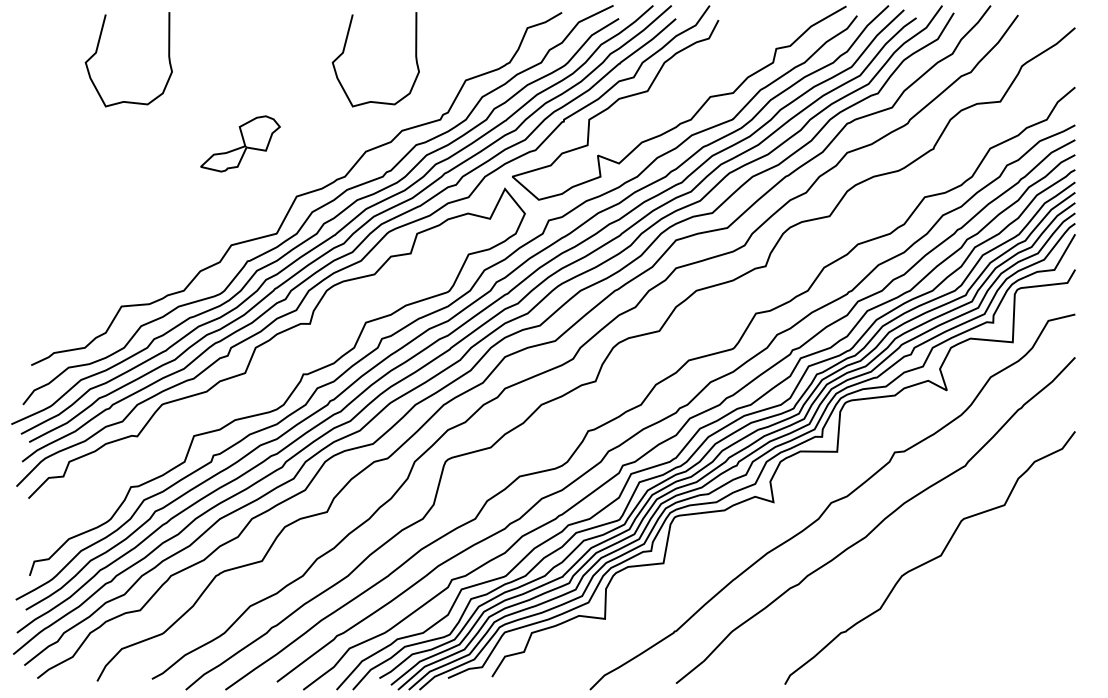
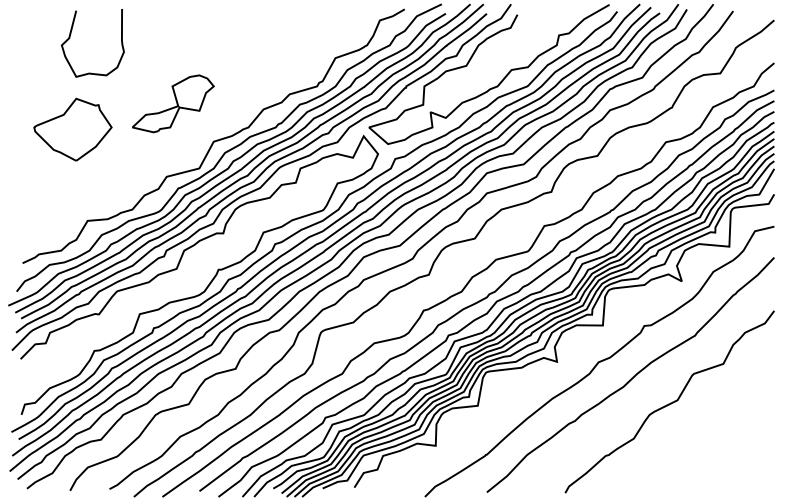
curve: (344, 51) -> (248, 37), removed
part: (240, 143) -> (173, 103), size x1.43
part: (100, 179) -> (72, 129), added

